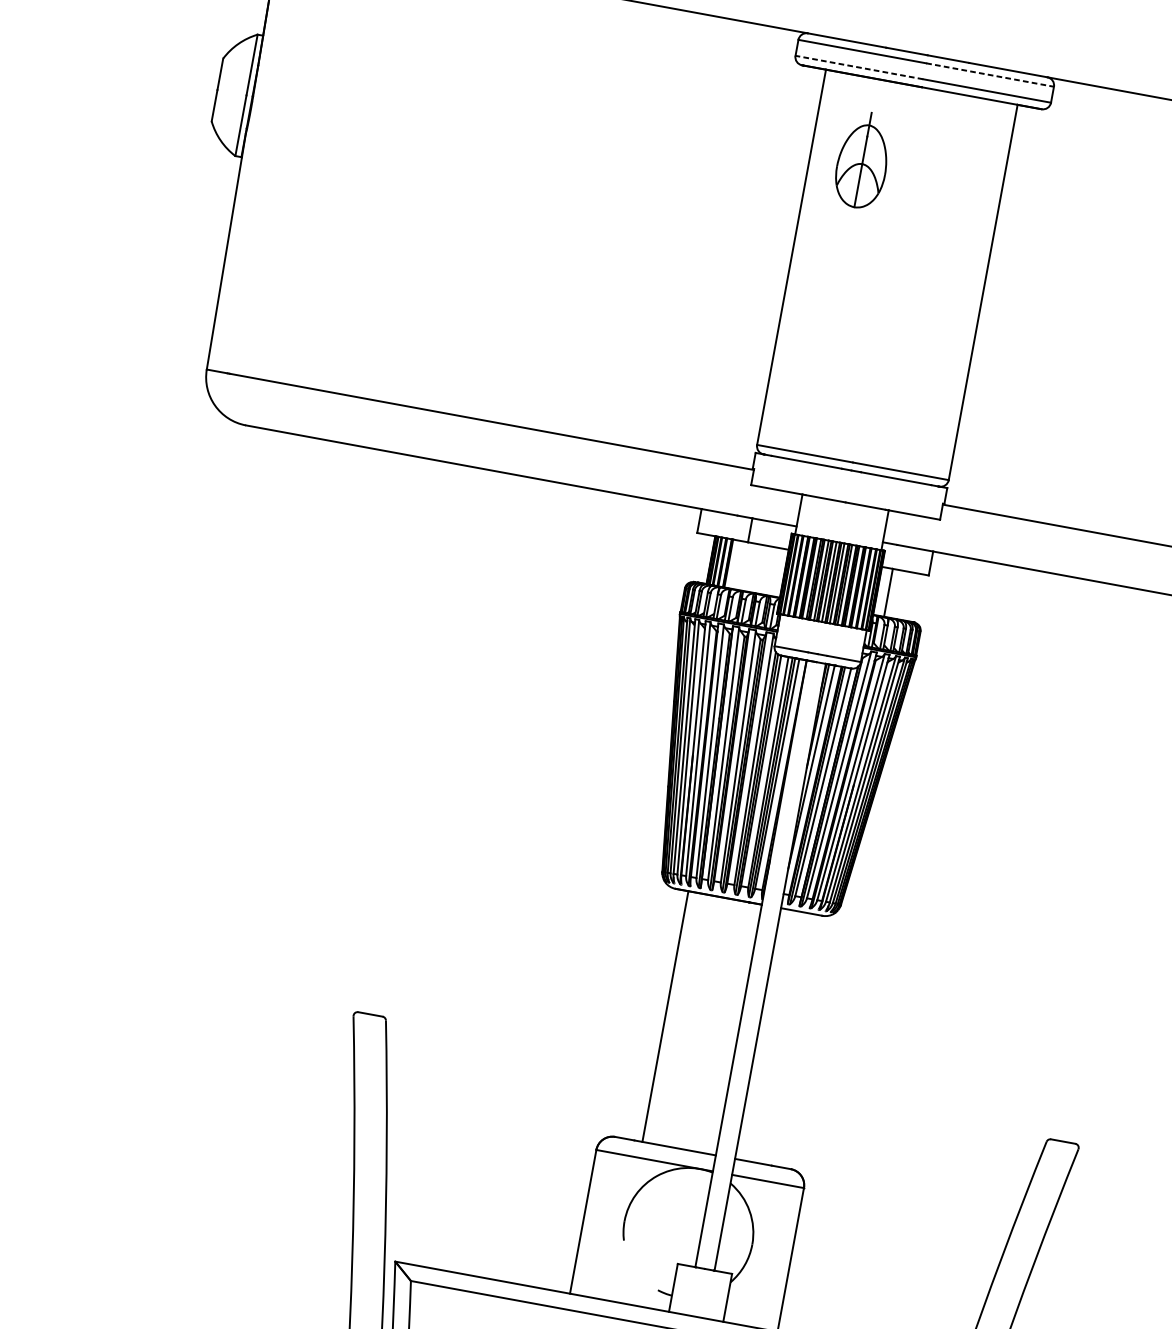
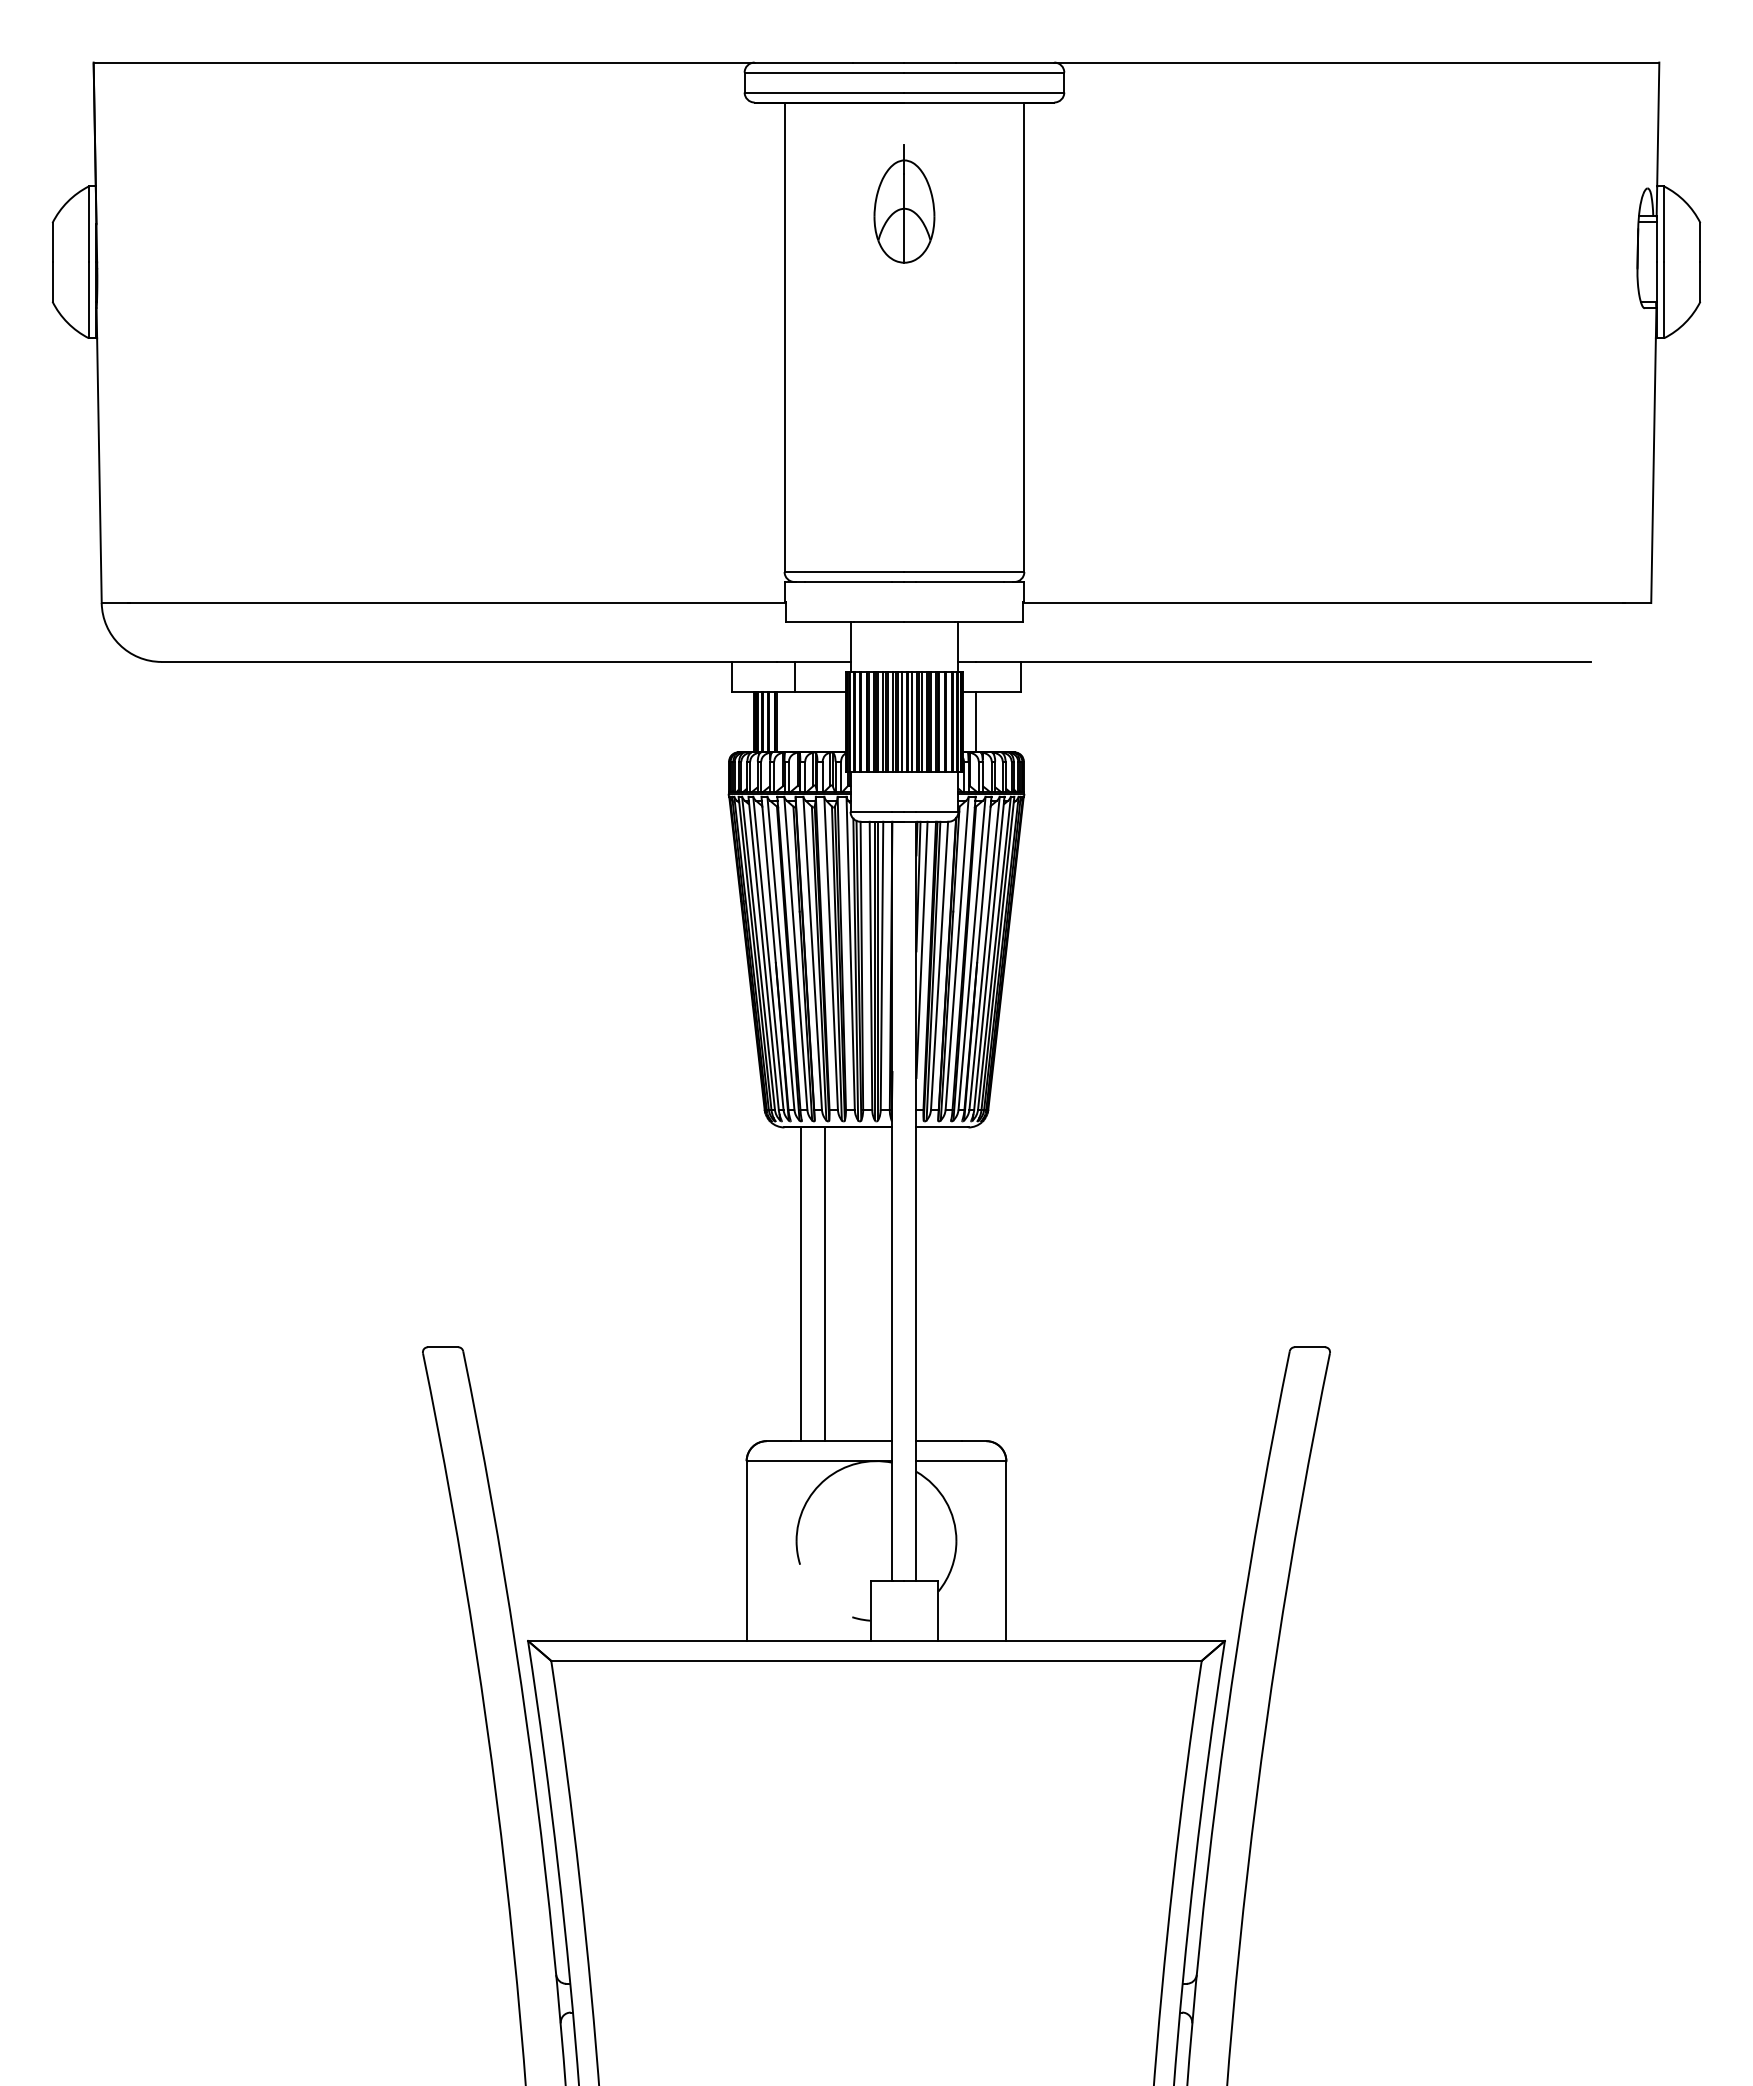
line: (859, 67) -> (824, 92), dashed -> solid
line: (990, 75) -> (984, 72), dashed -> solid
part: (863, 159) -> (904, 203), moved
line: (684, 1020) -> (824, 1284), added

